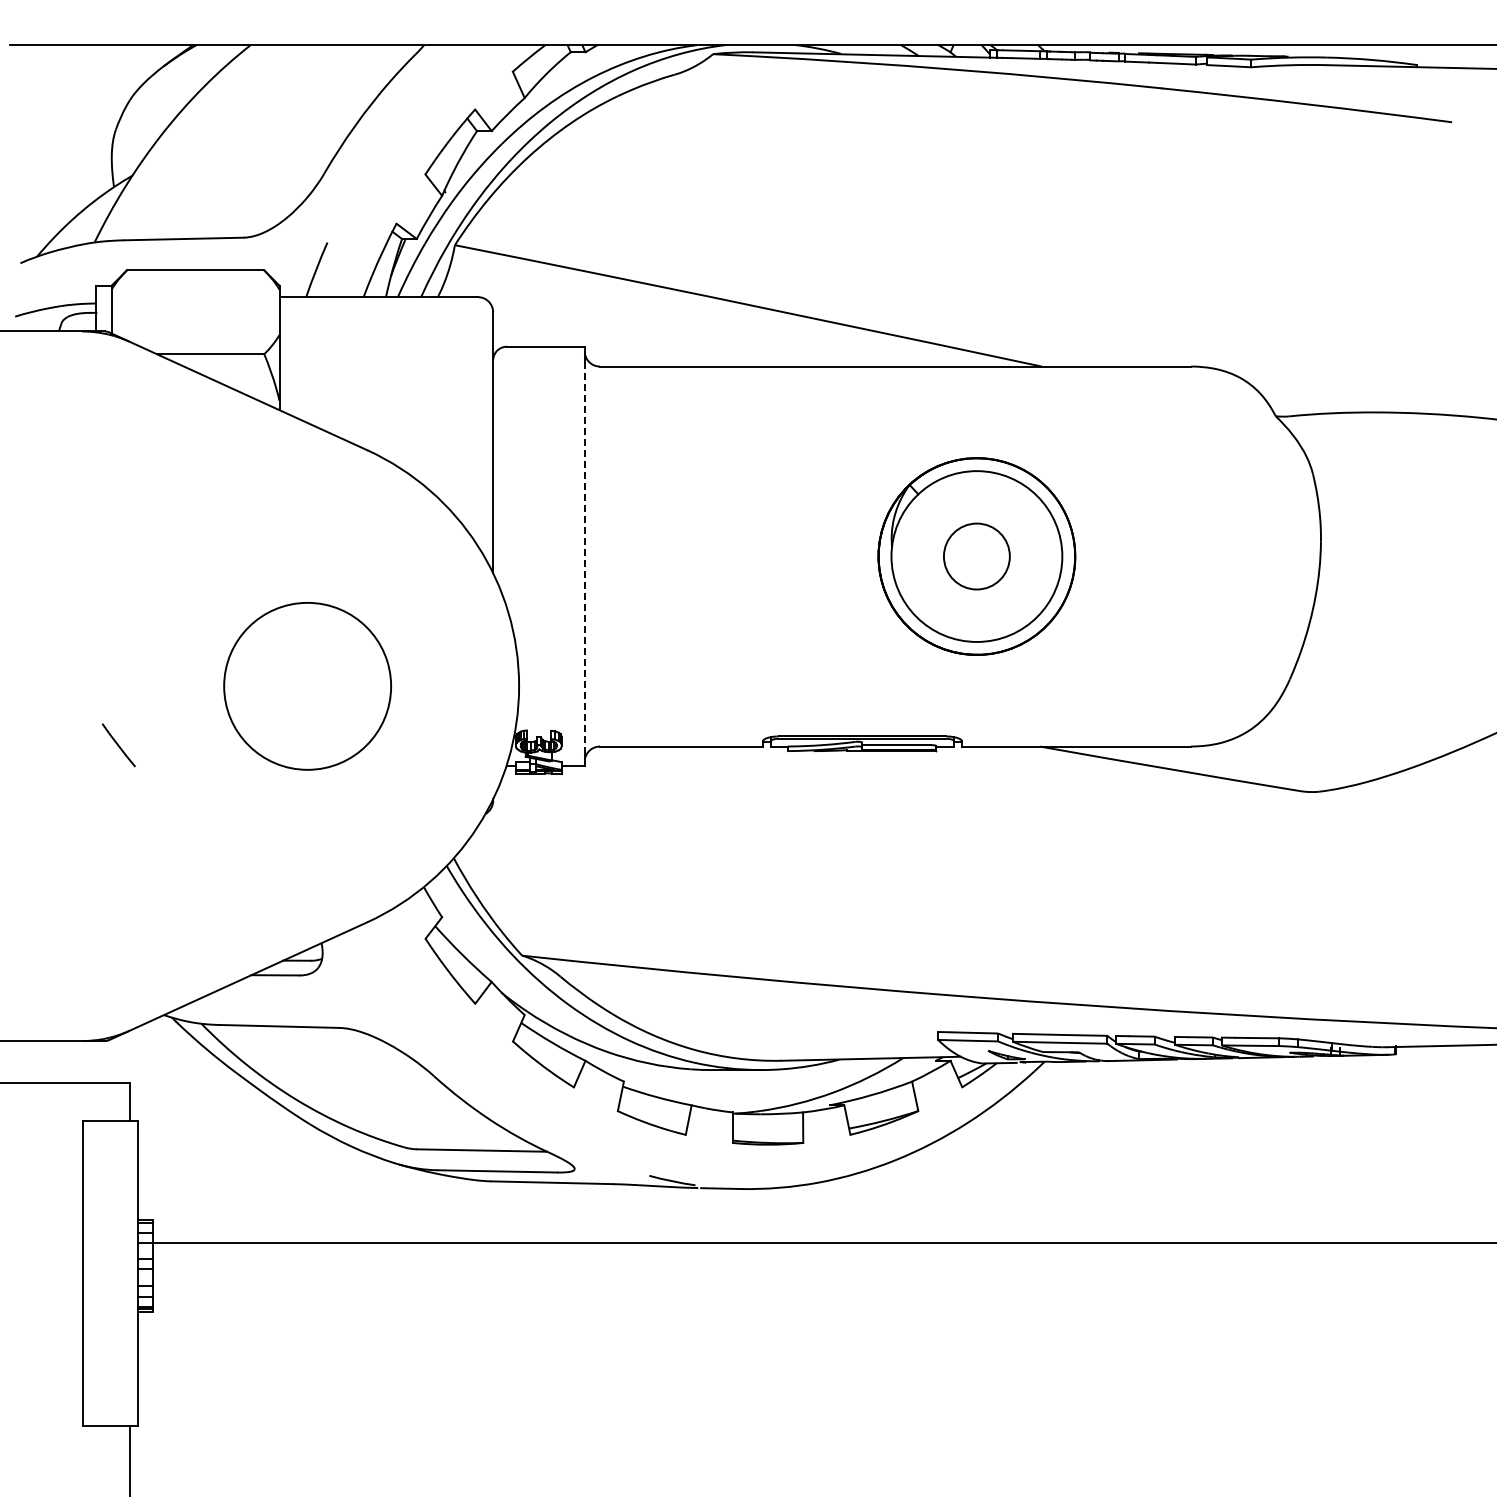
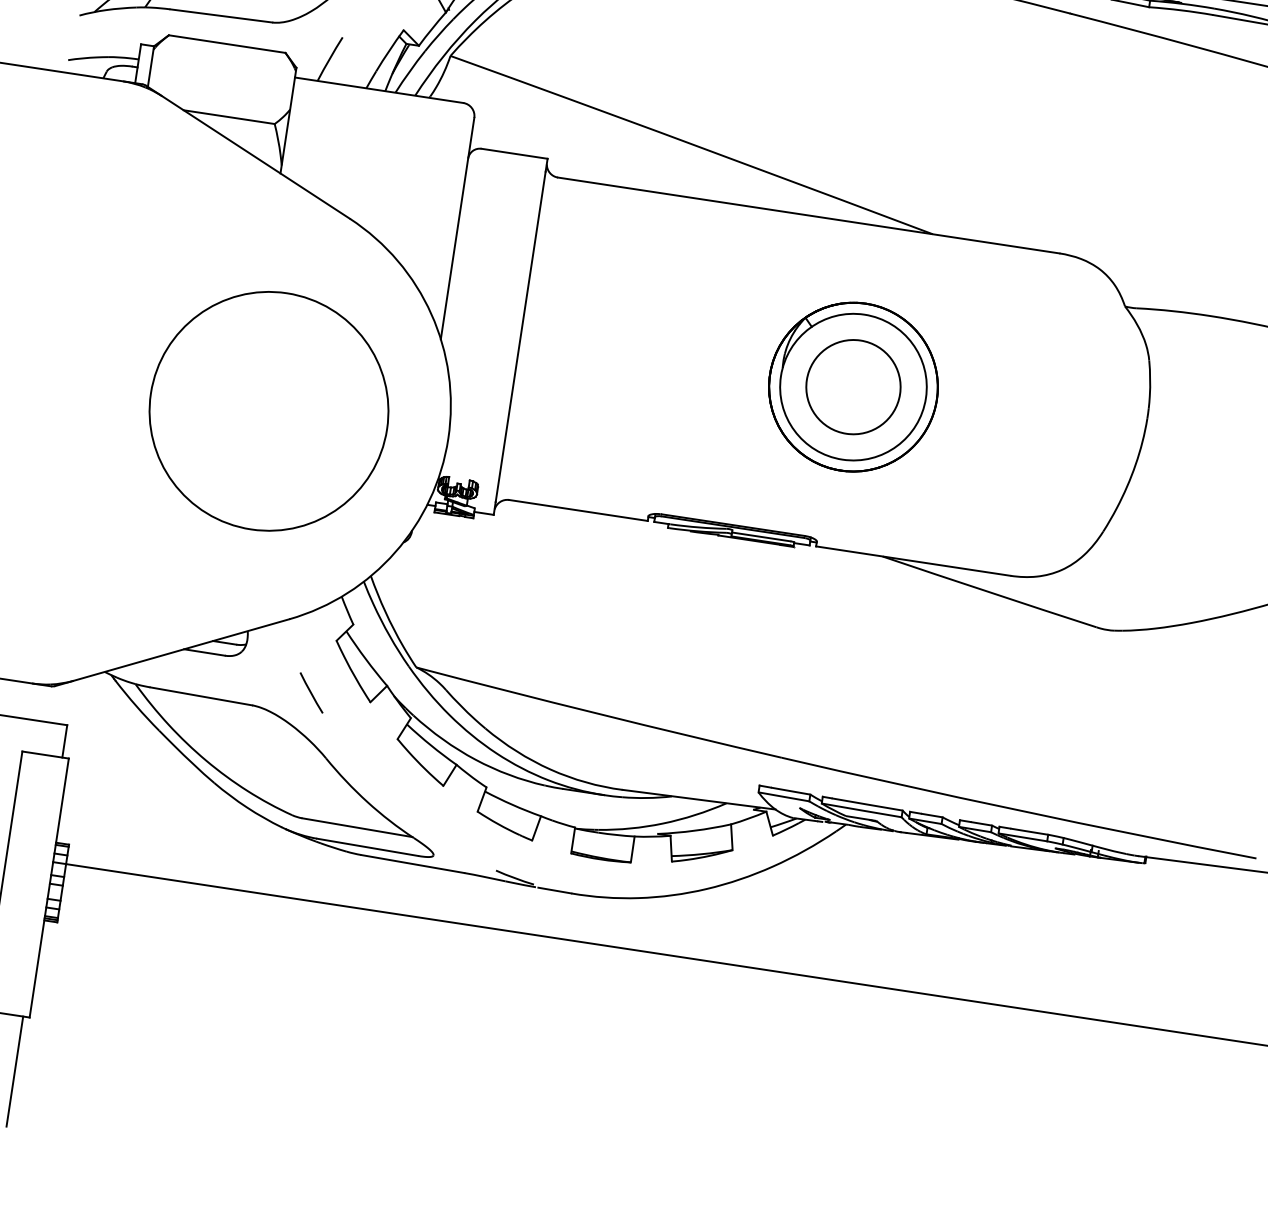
line: (584, 556) -> (520, 336), dashed -> solid
circle: (976, 556) -> (853, 387), size x1.67
circle: (307, 686) -> (268, 411), size x1.67
line: (118, 745) -> (311, 693), moved

